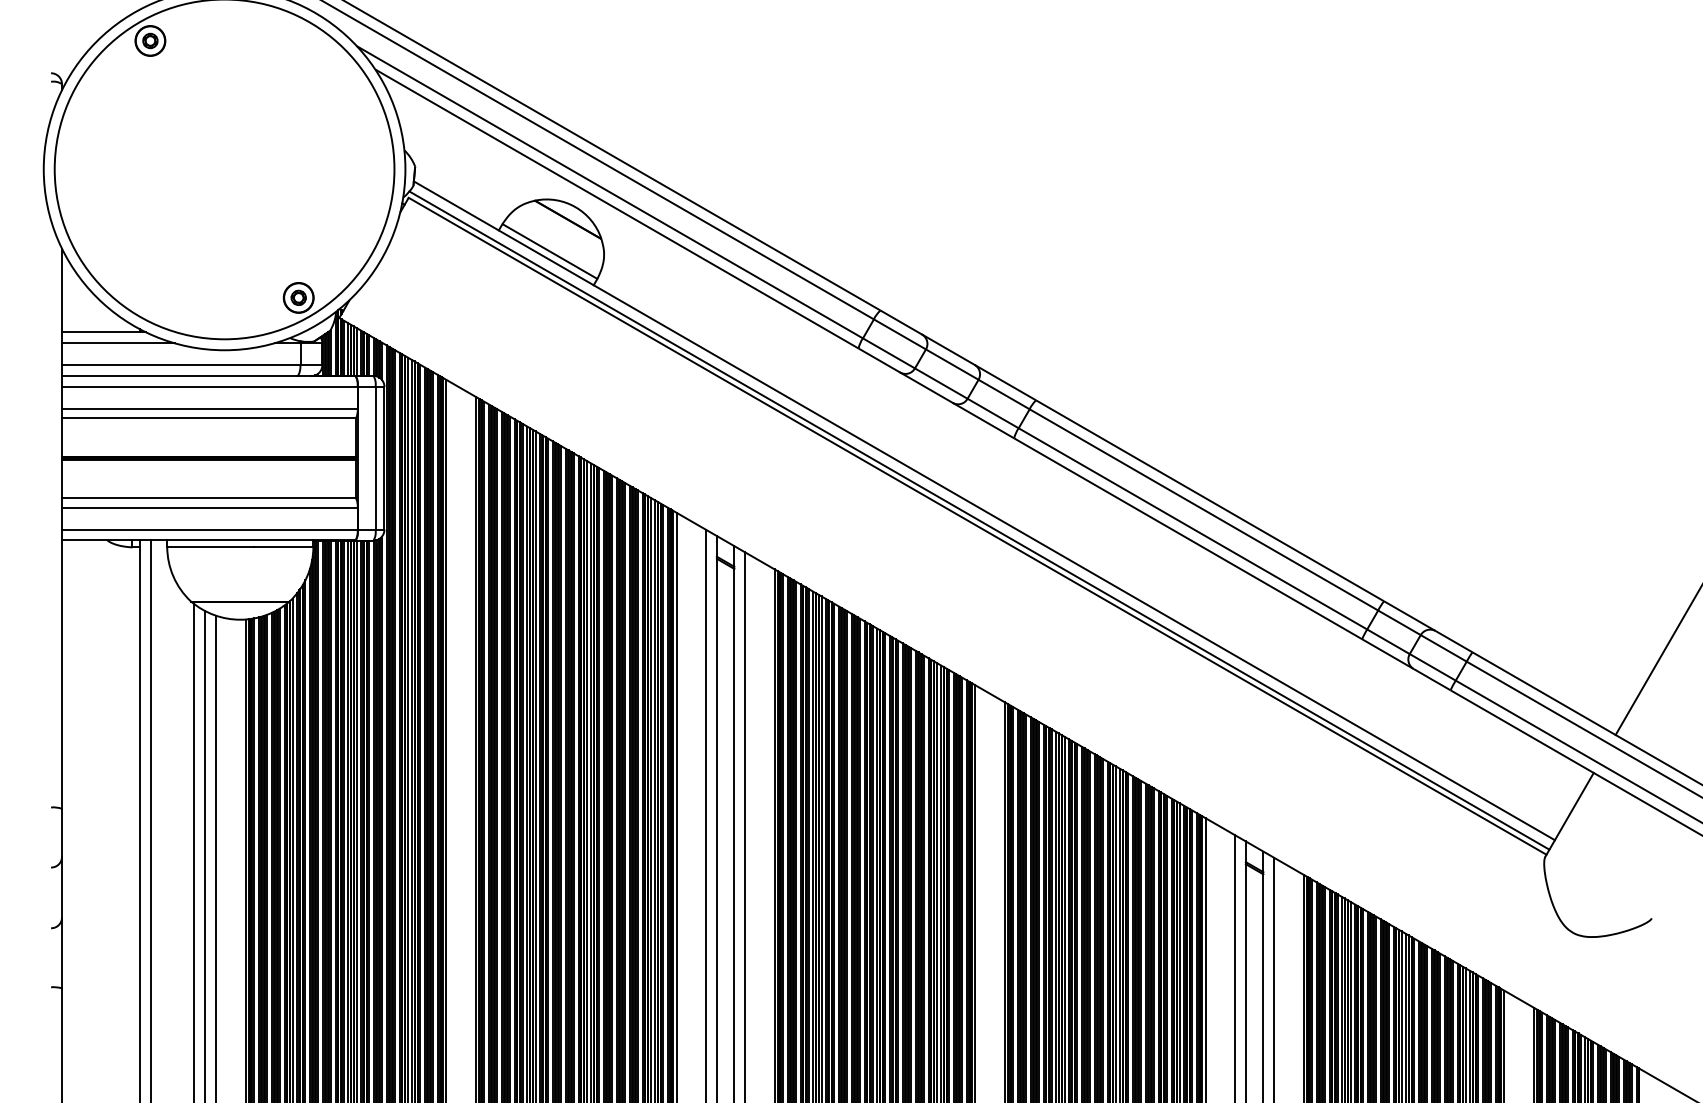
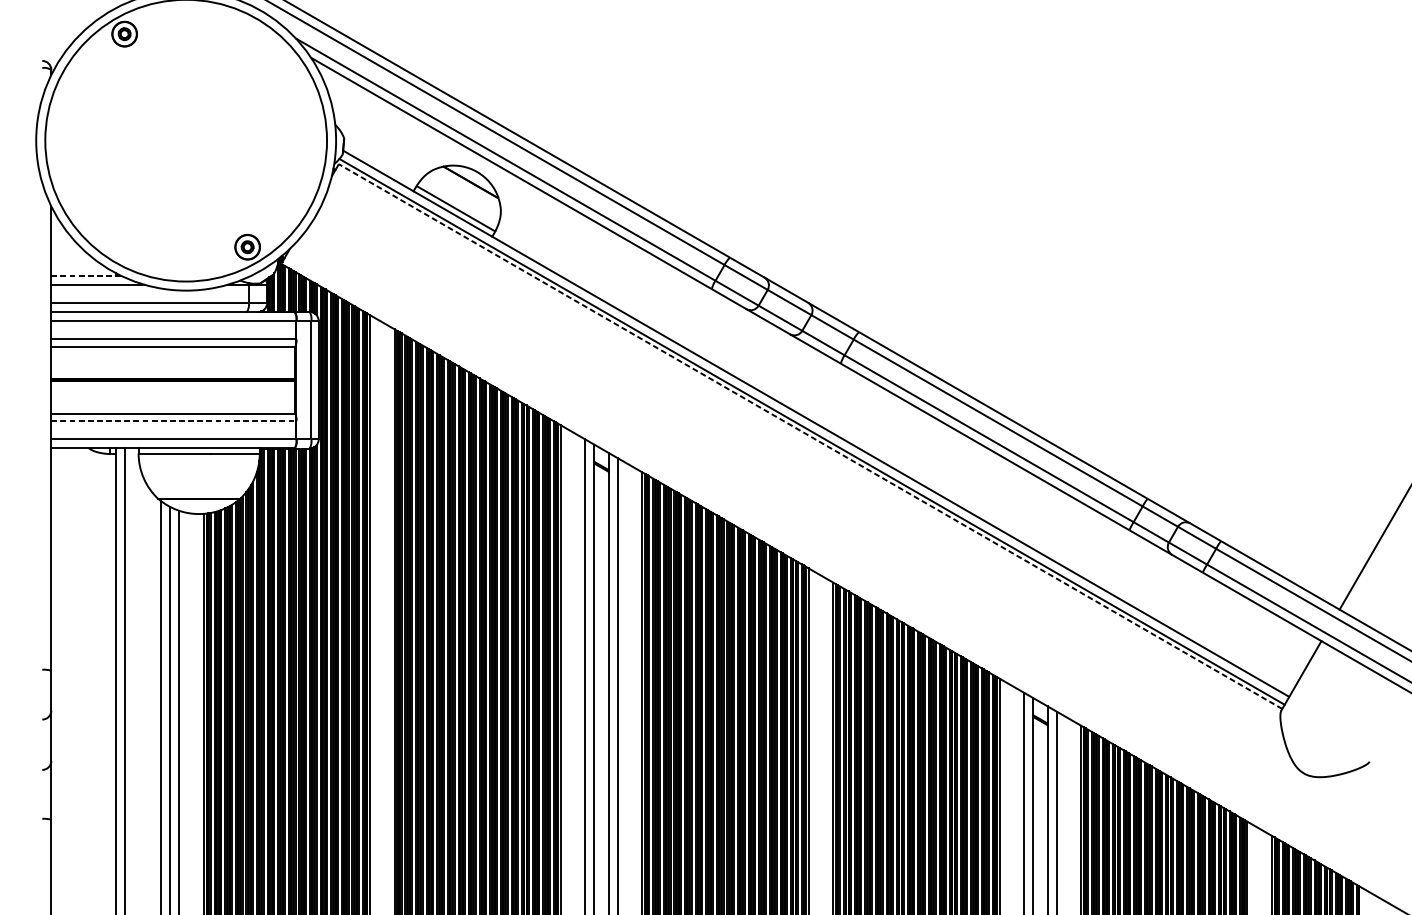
line: (103, 332) -> (85, 275), solid -> dashed
line: (209, 507) -> (173, 421), solid -> dashed
line: (977, 526) -> (810, 436), solid -> dashed

